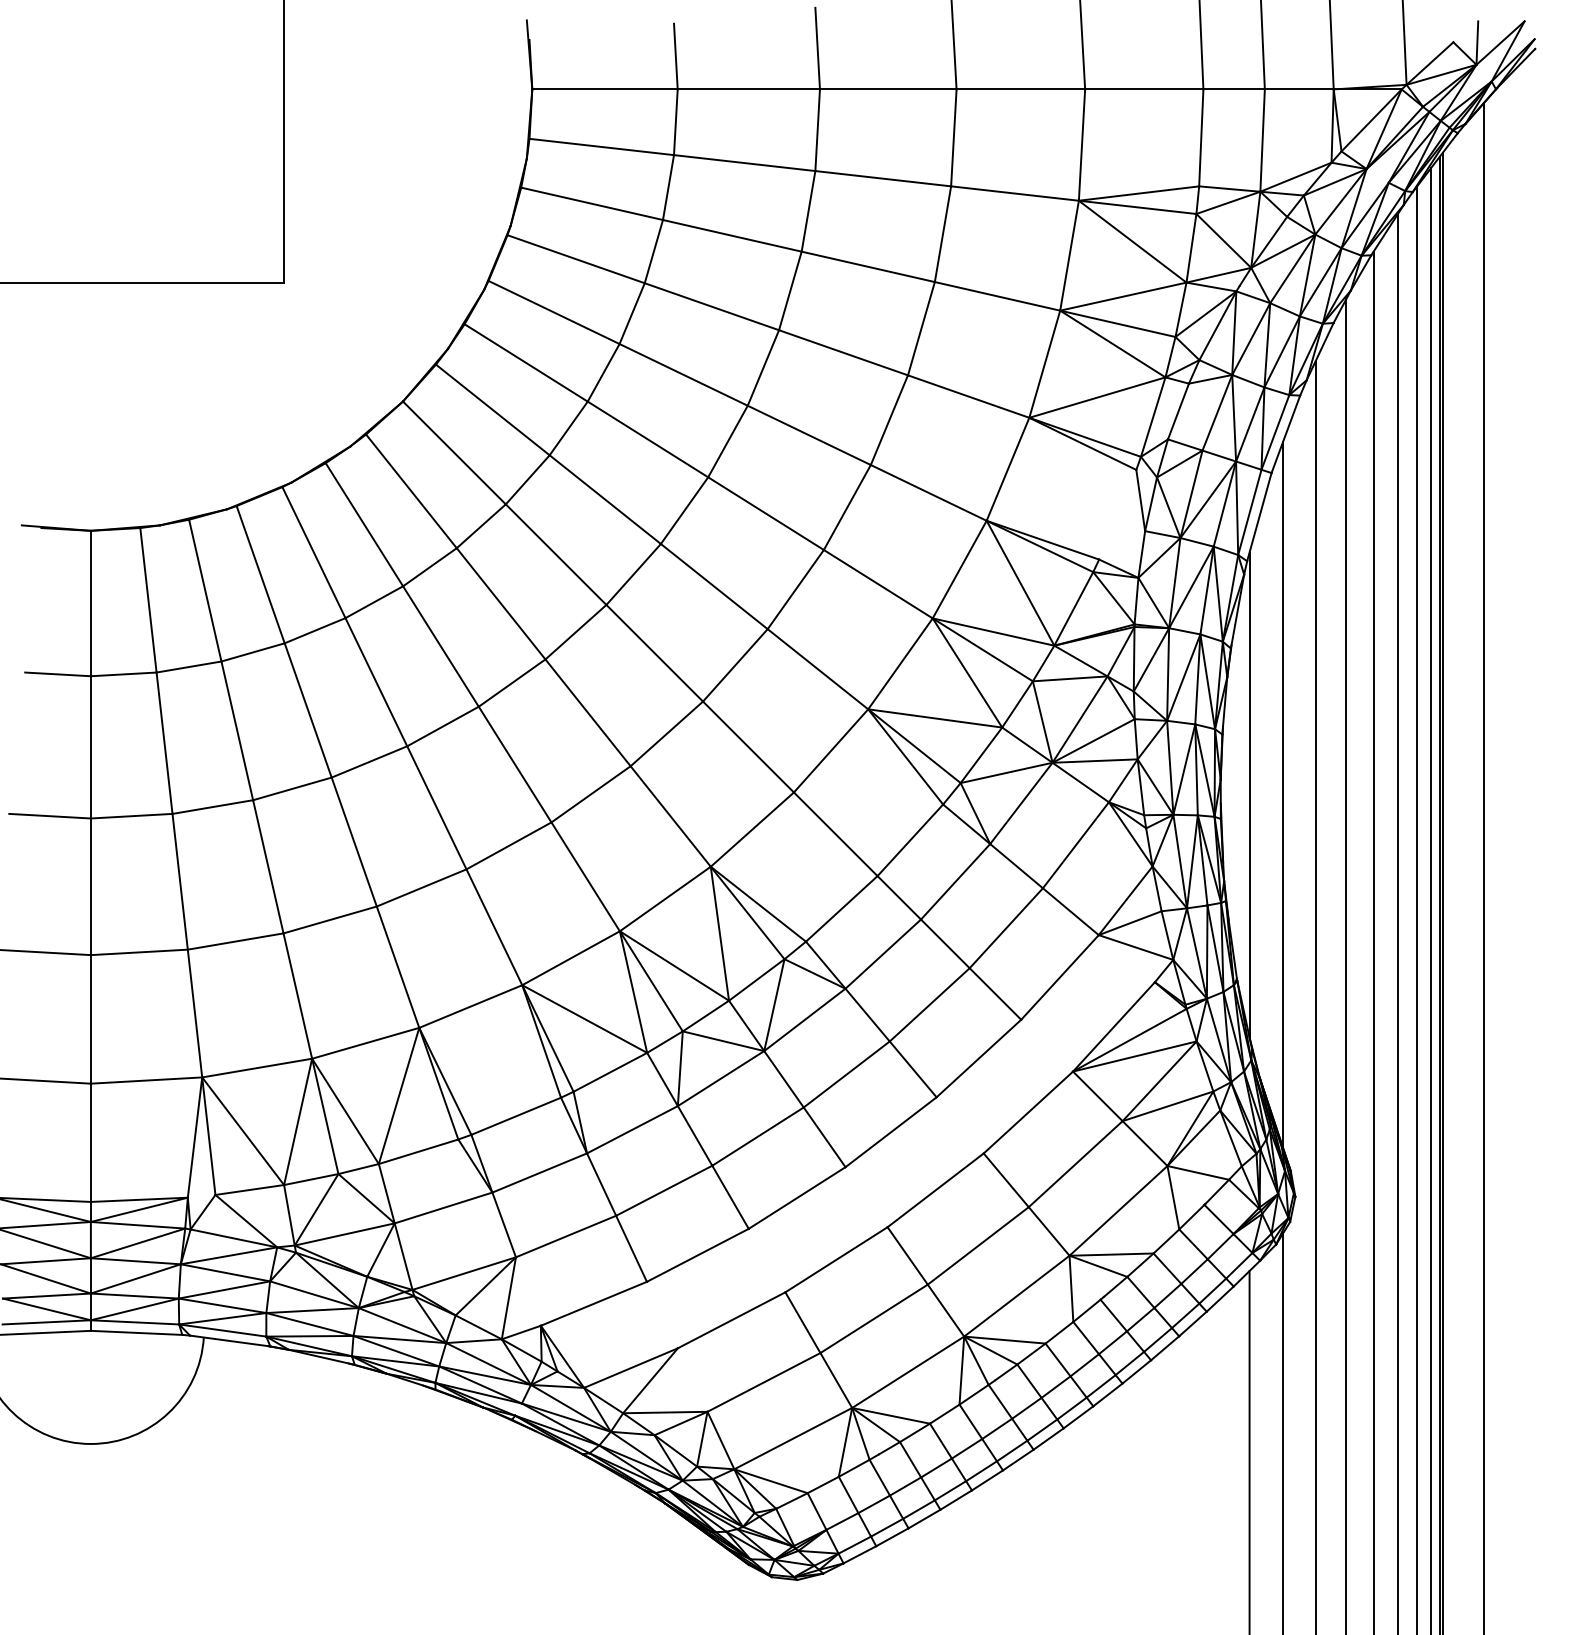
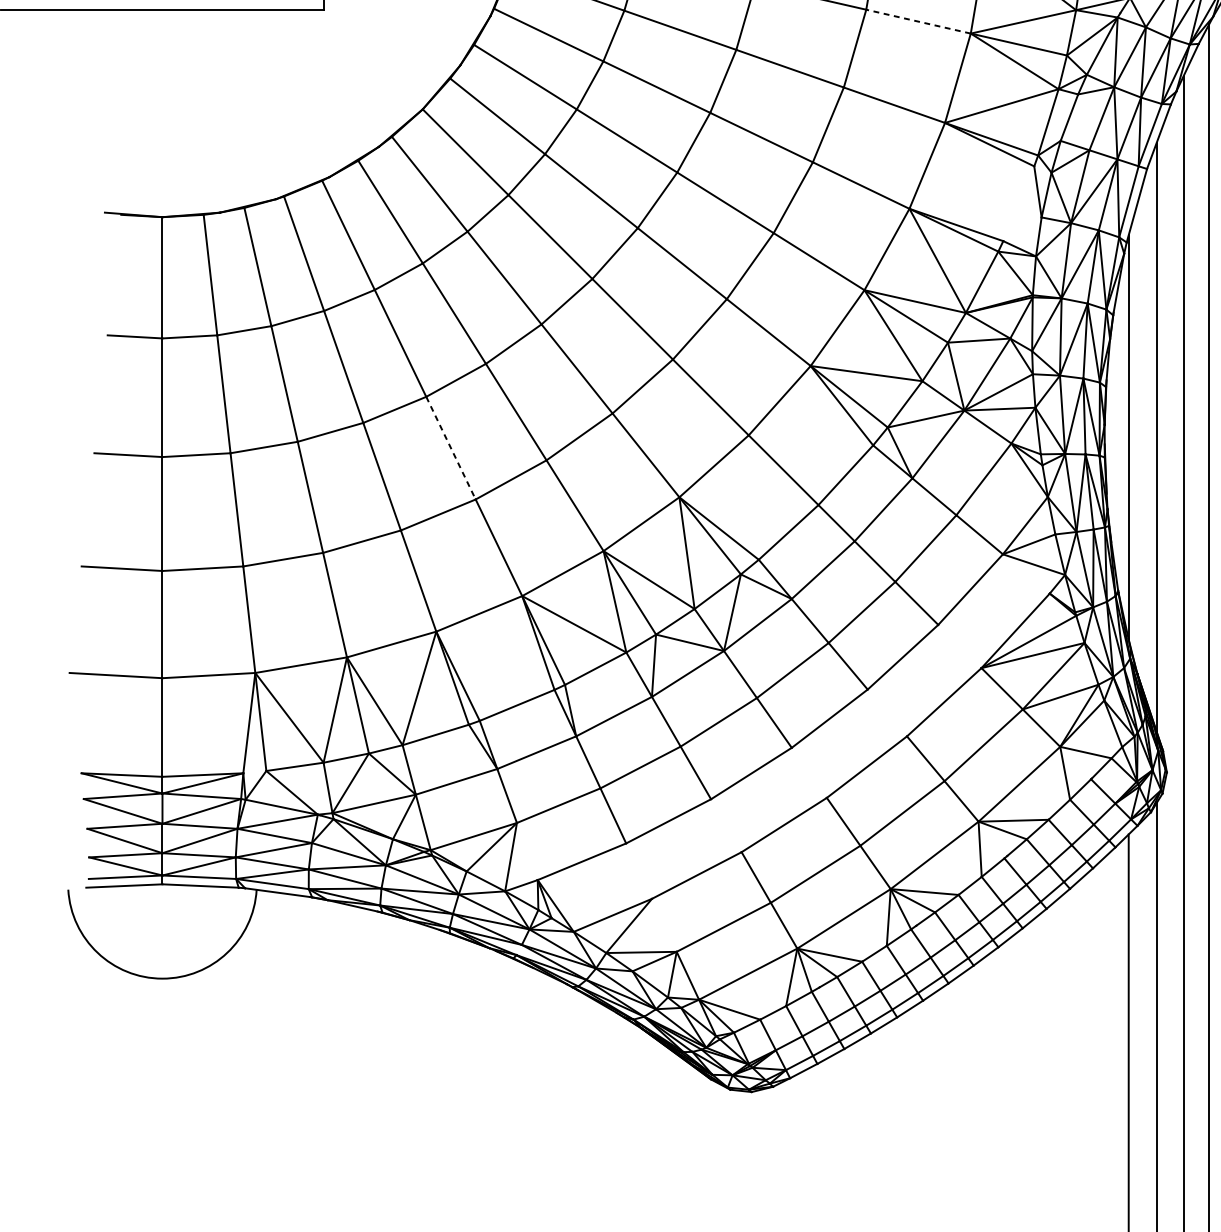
line: (997, 296) -> (918, 21), solid -> dashed
line: (437, 808) -> (451, 448), solid -> dashed

